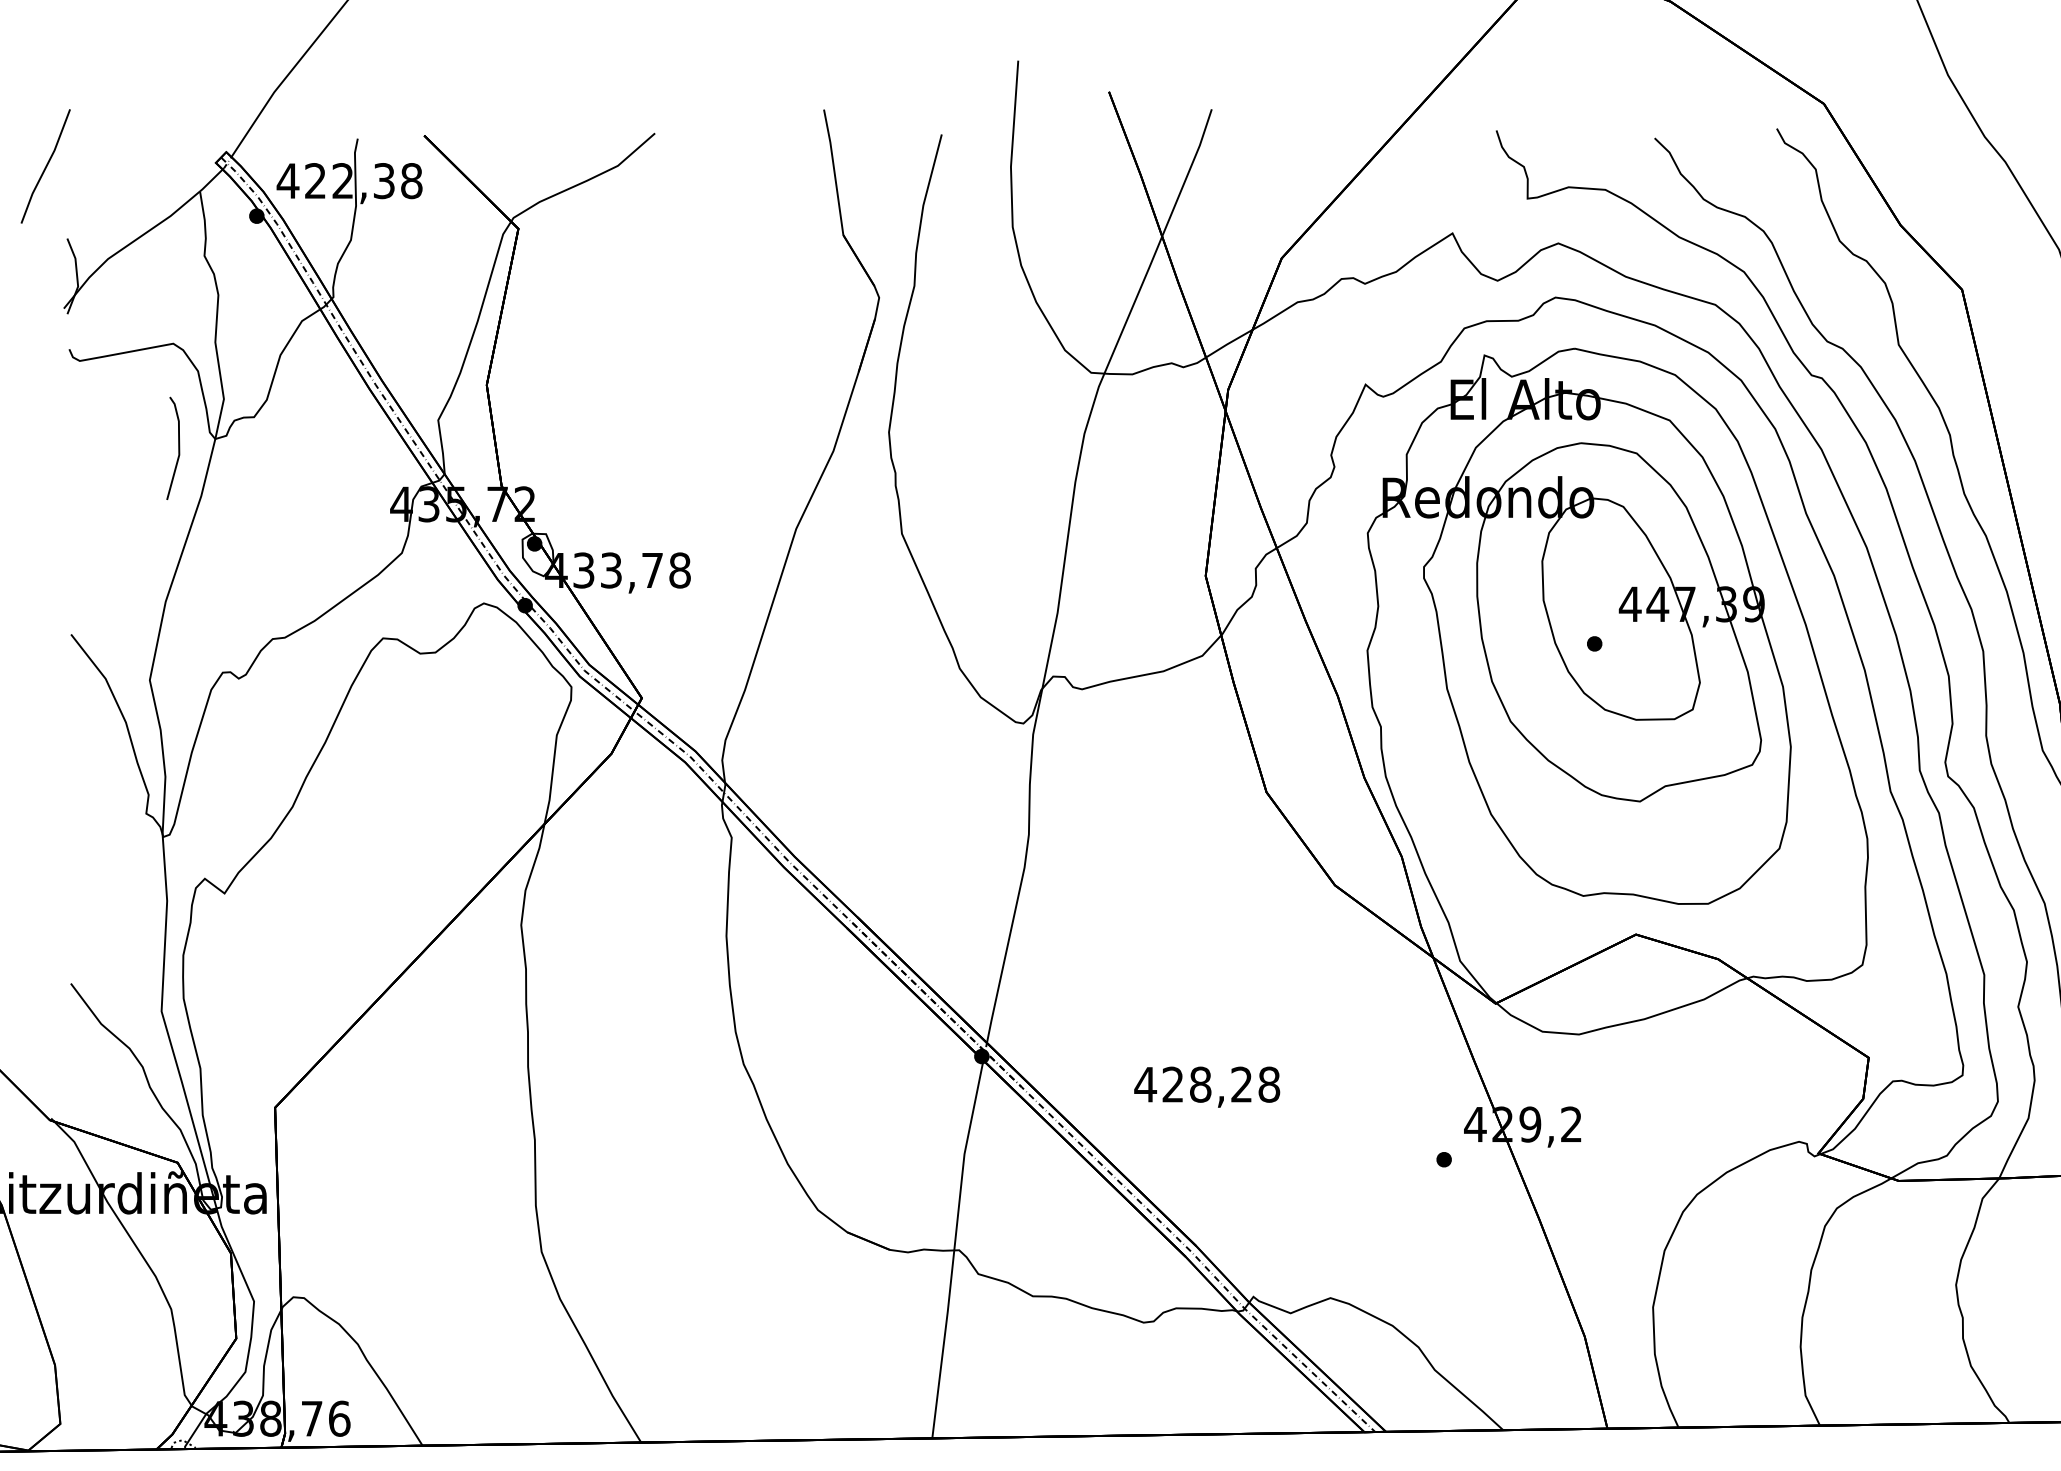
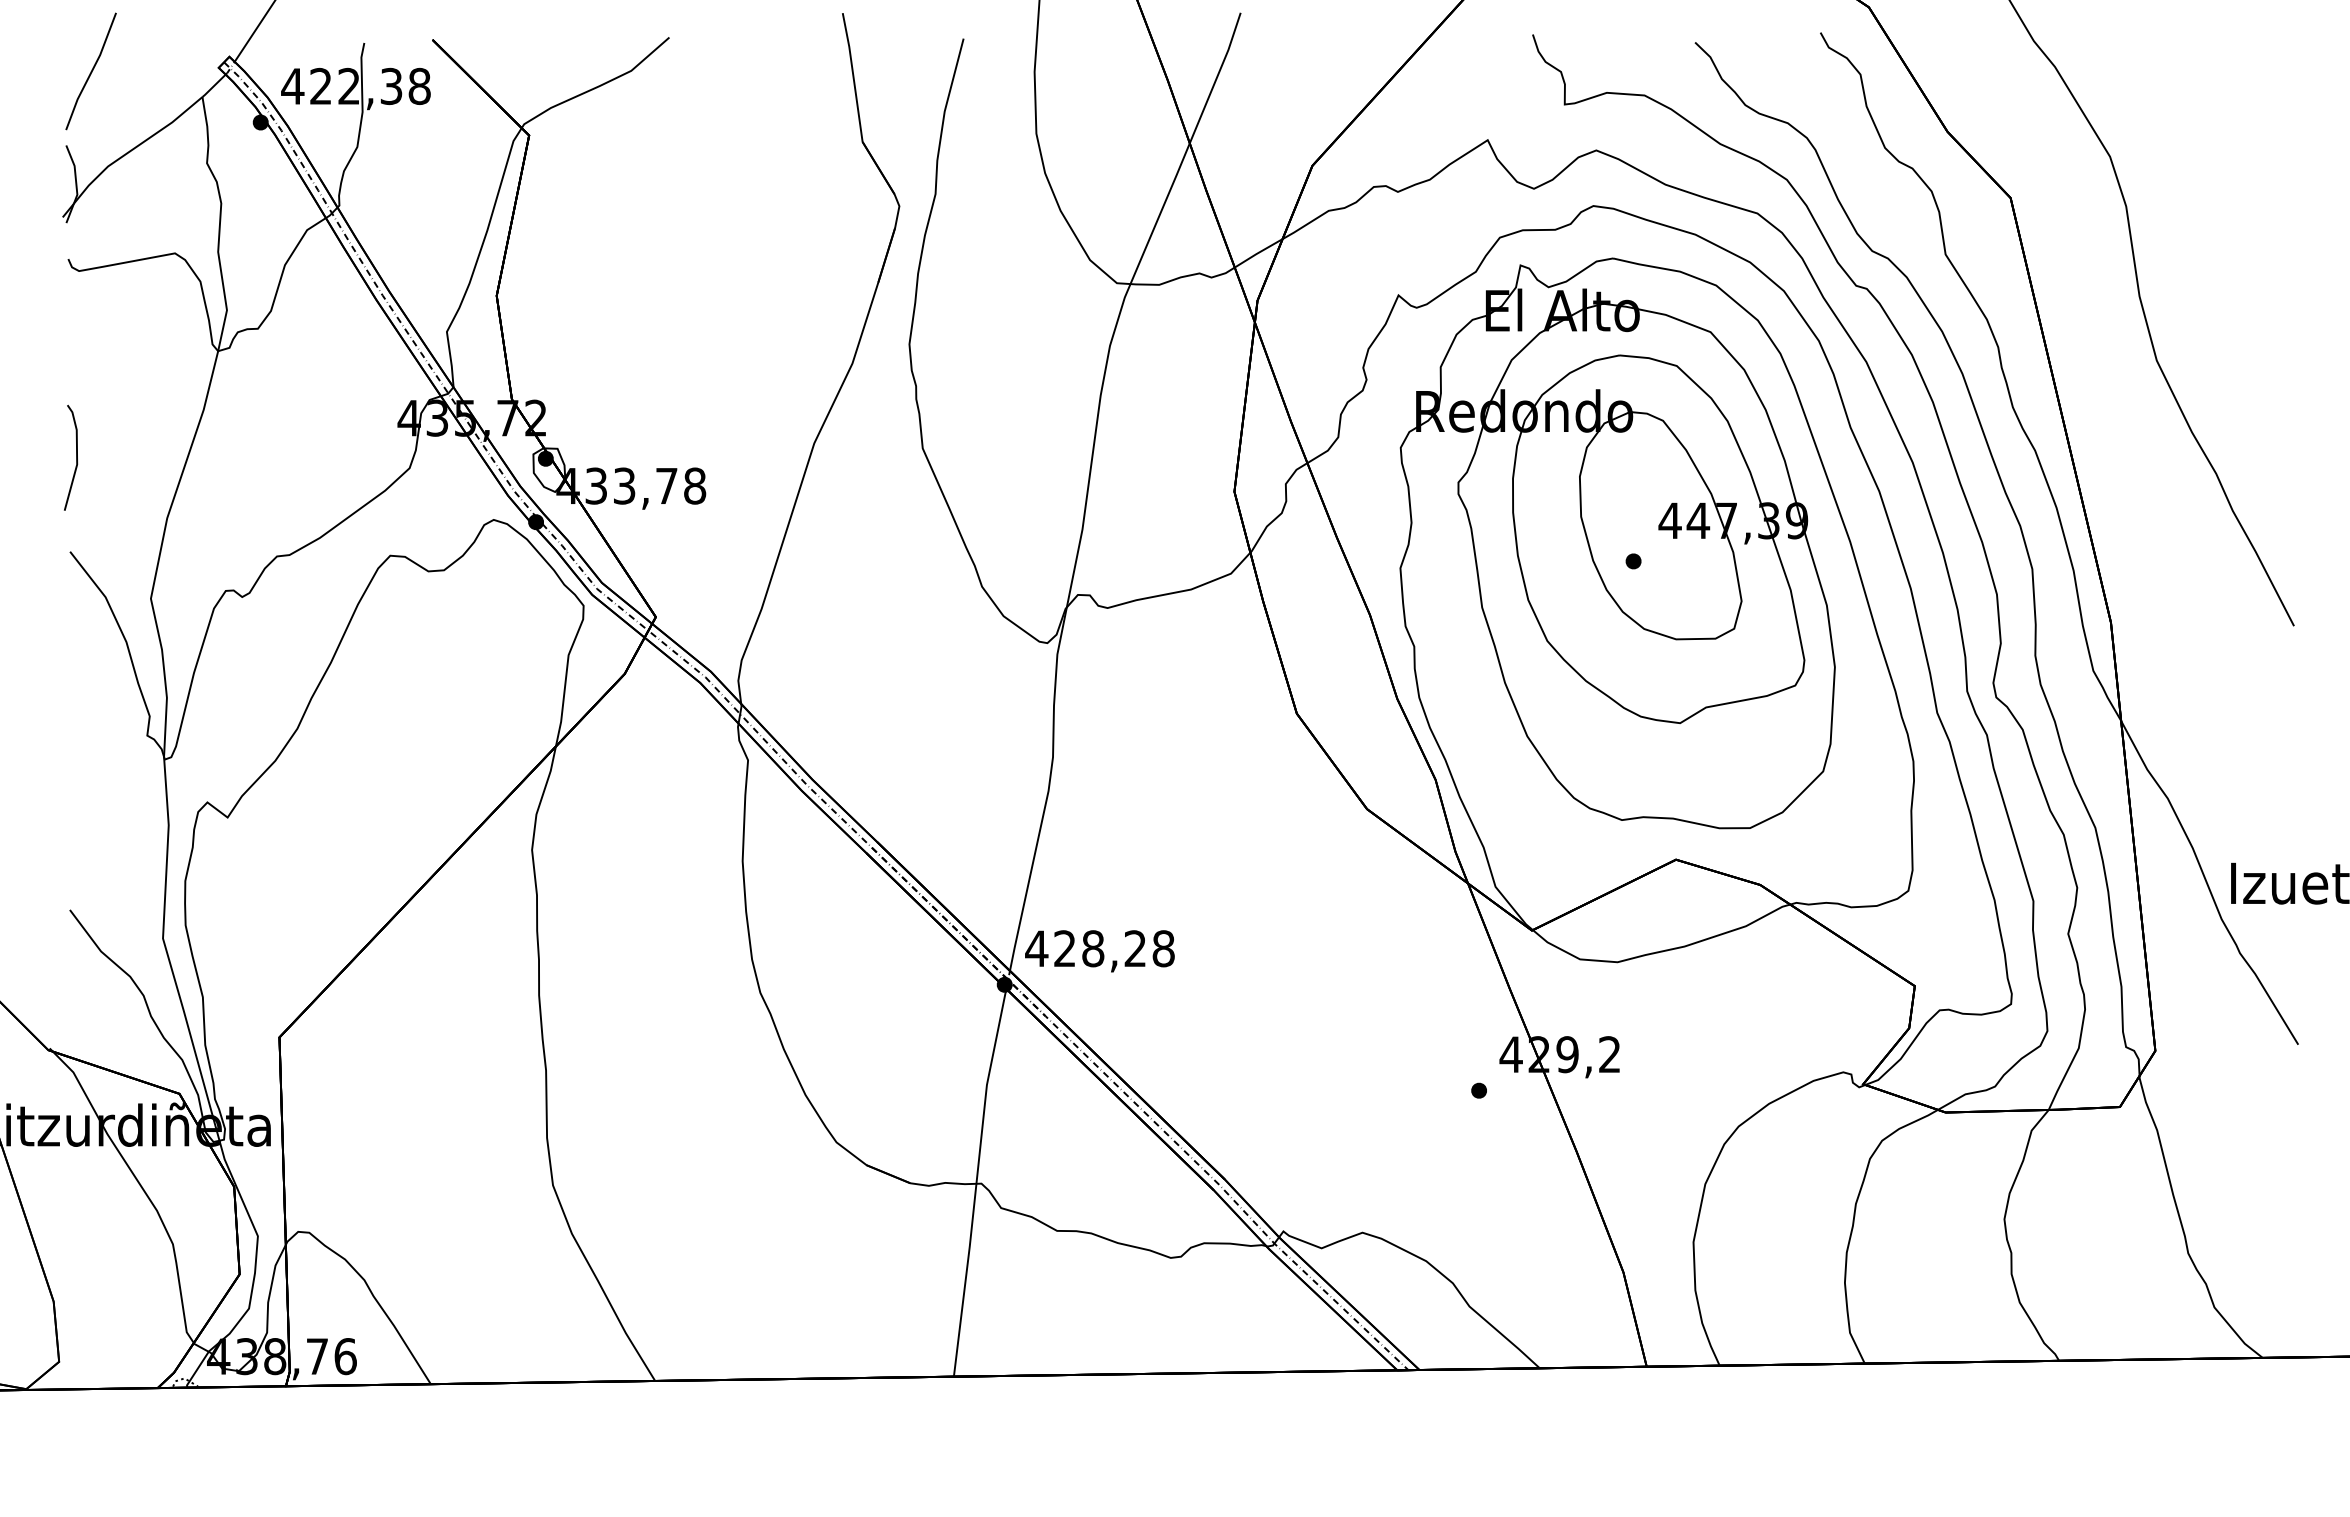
line: (45, 166) -> (90, 71), moved
line: (178, 448) -> (76, 457), moved
text: (1206, 1087) -> (1099, 951), moved

